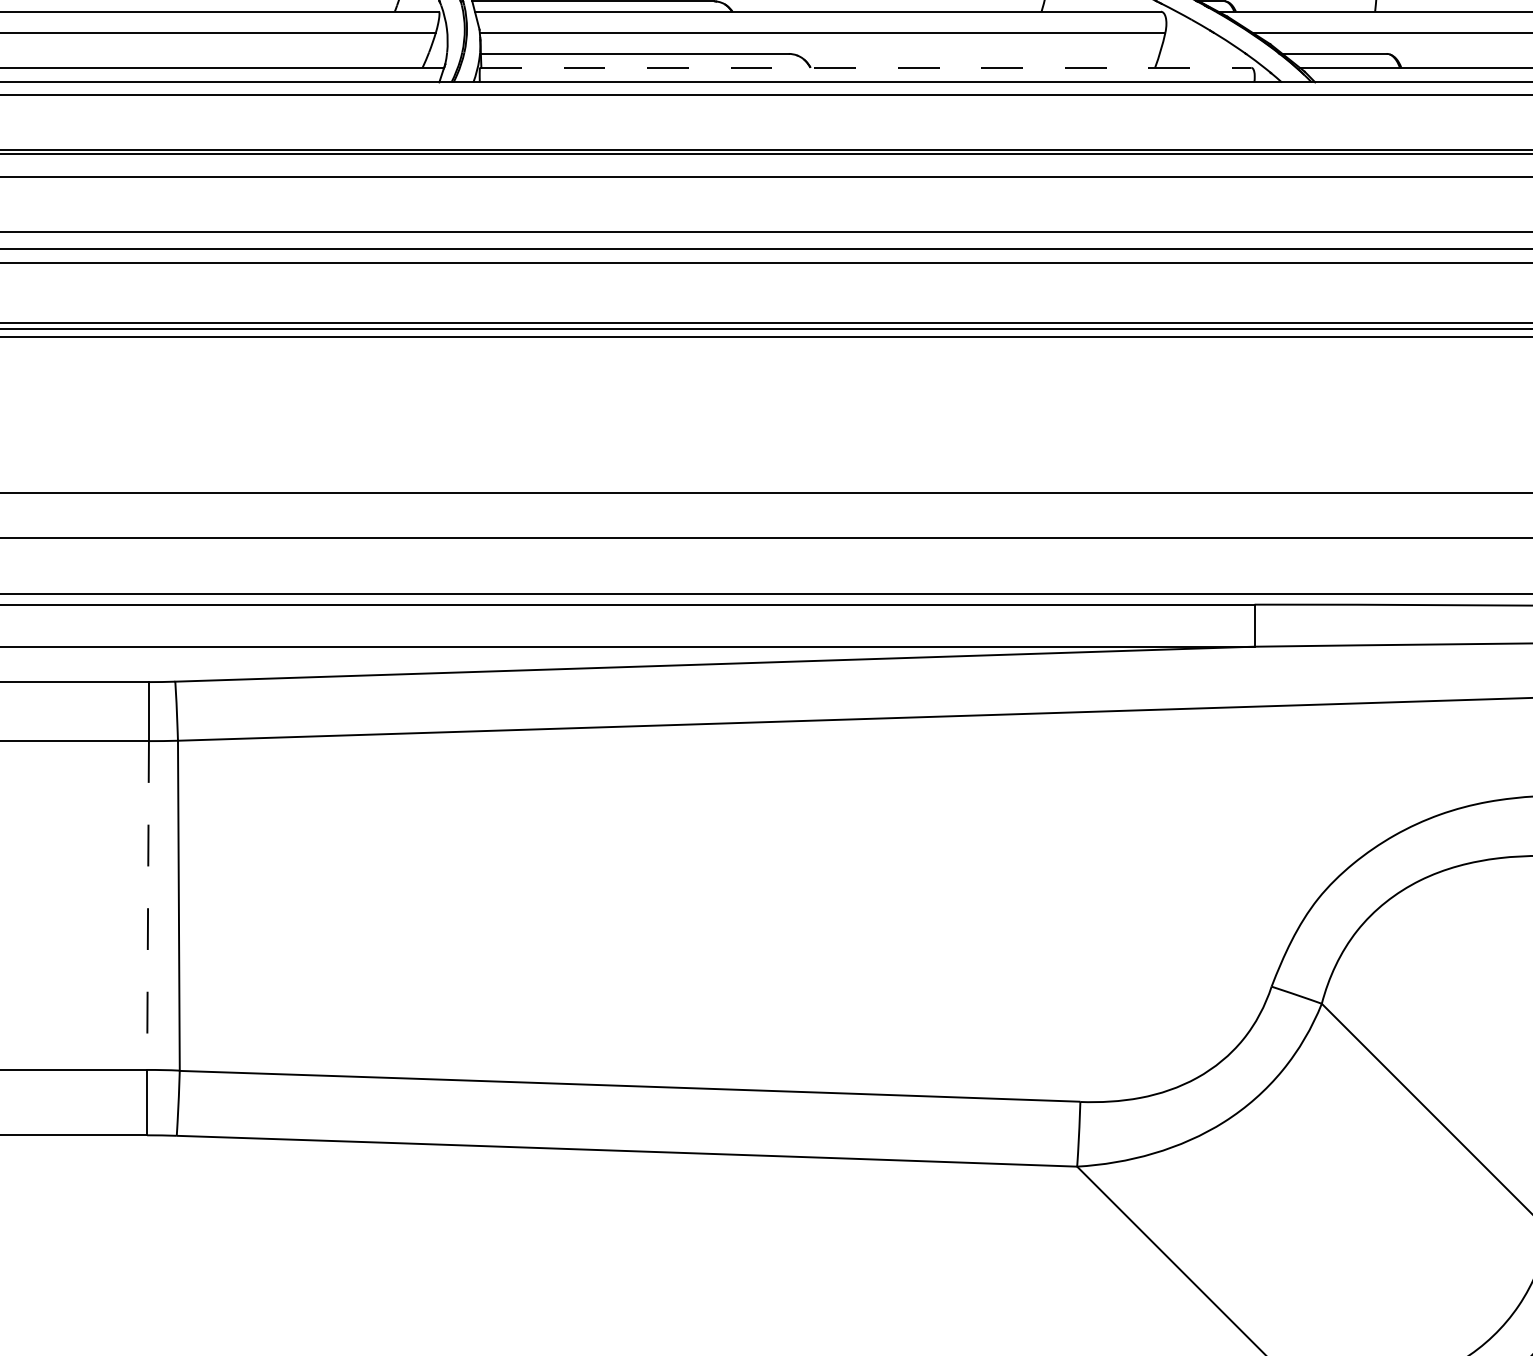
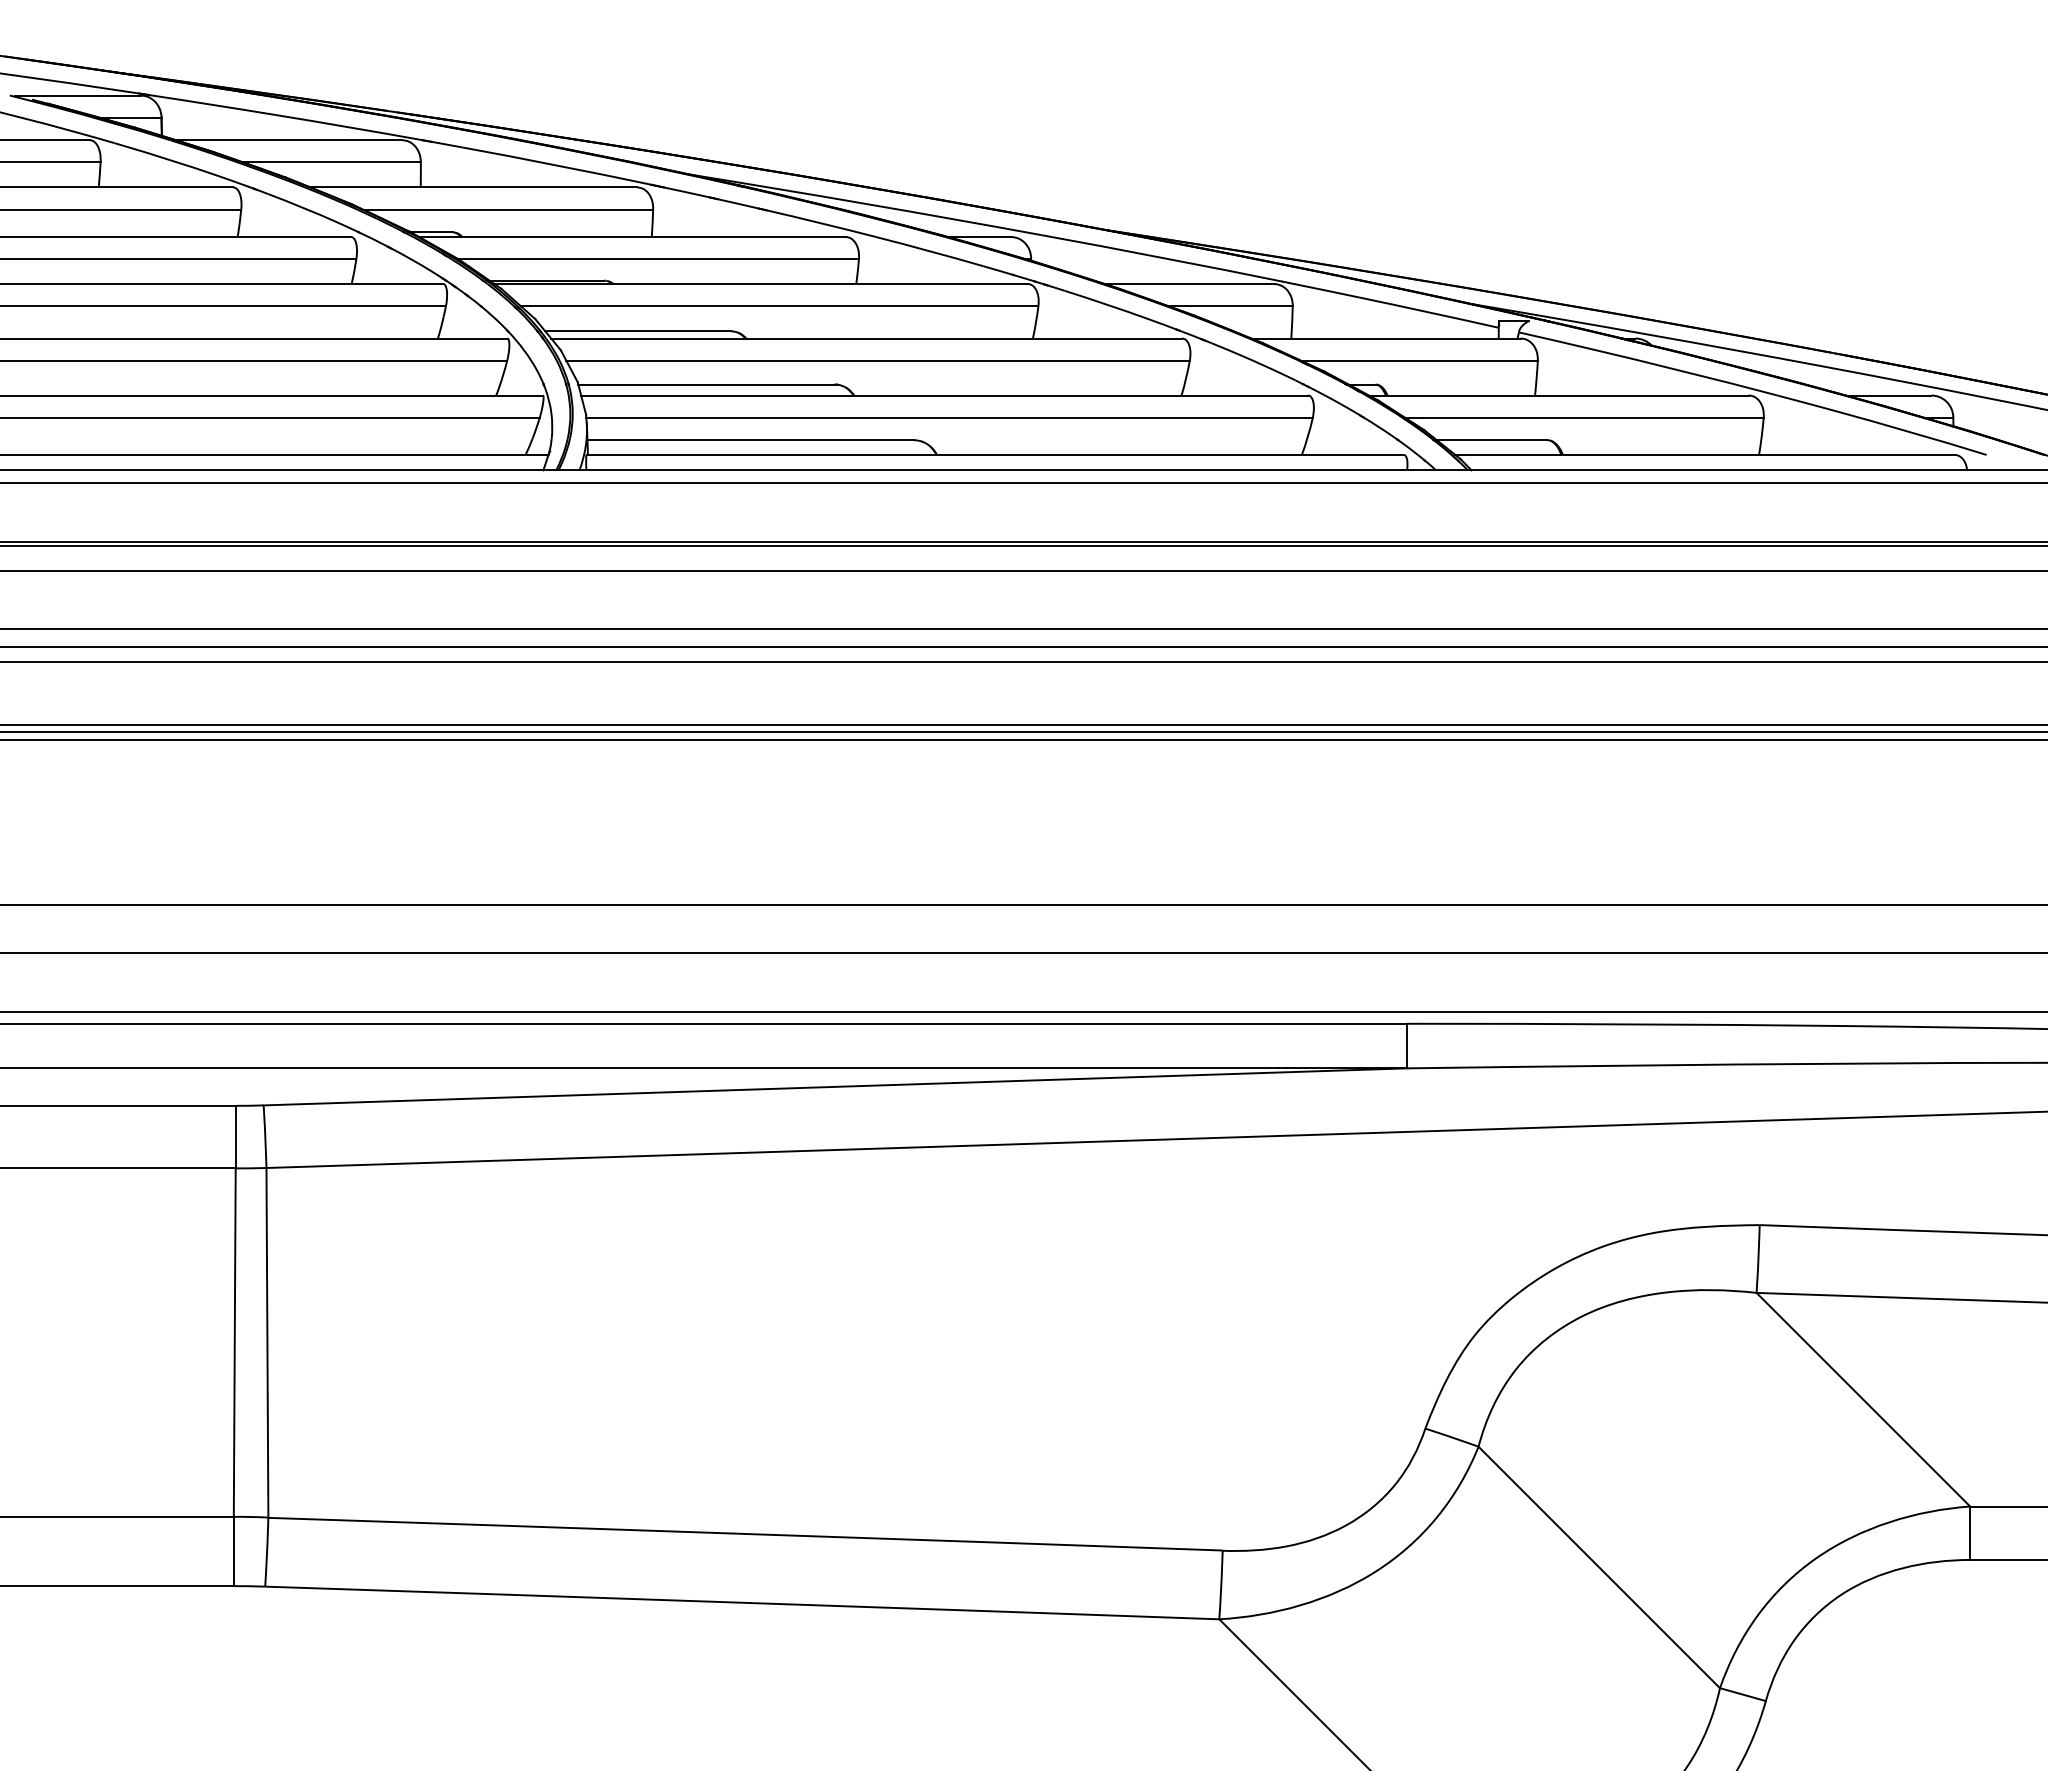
line: (865, 67) -> (995, 454), dashed -> solid
line: (147, 906) -> (234, 1343), dashed -> solid

